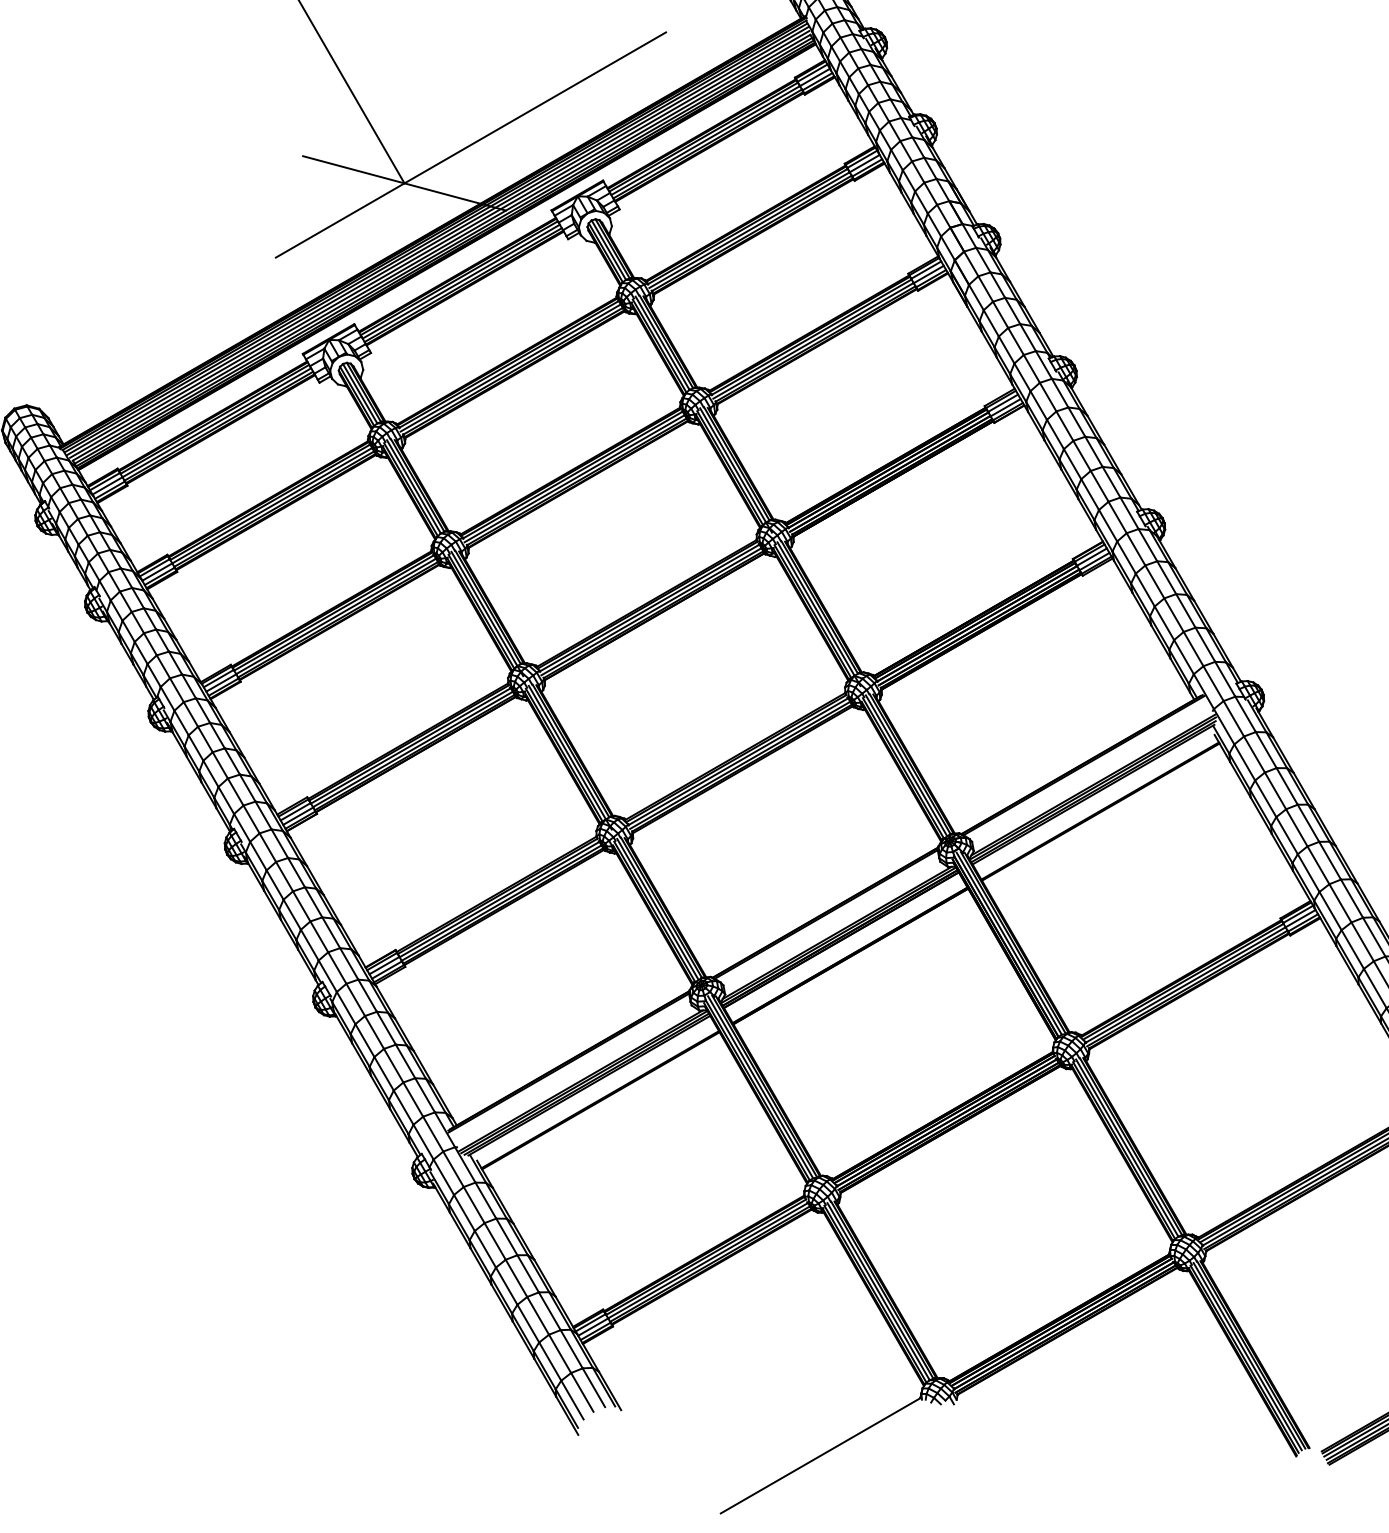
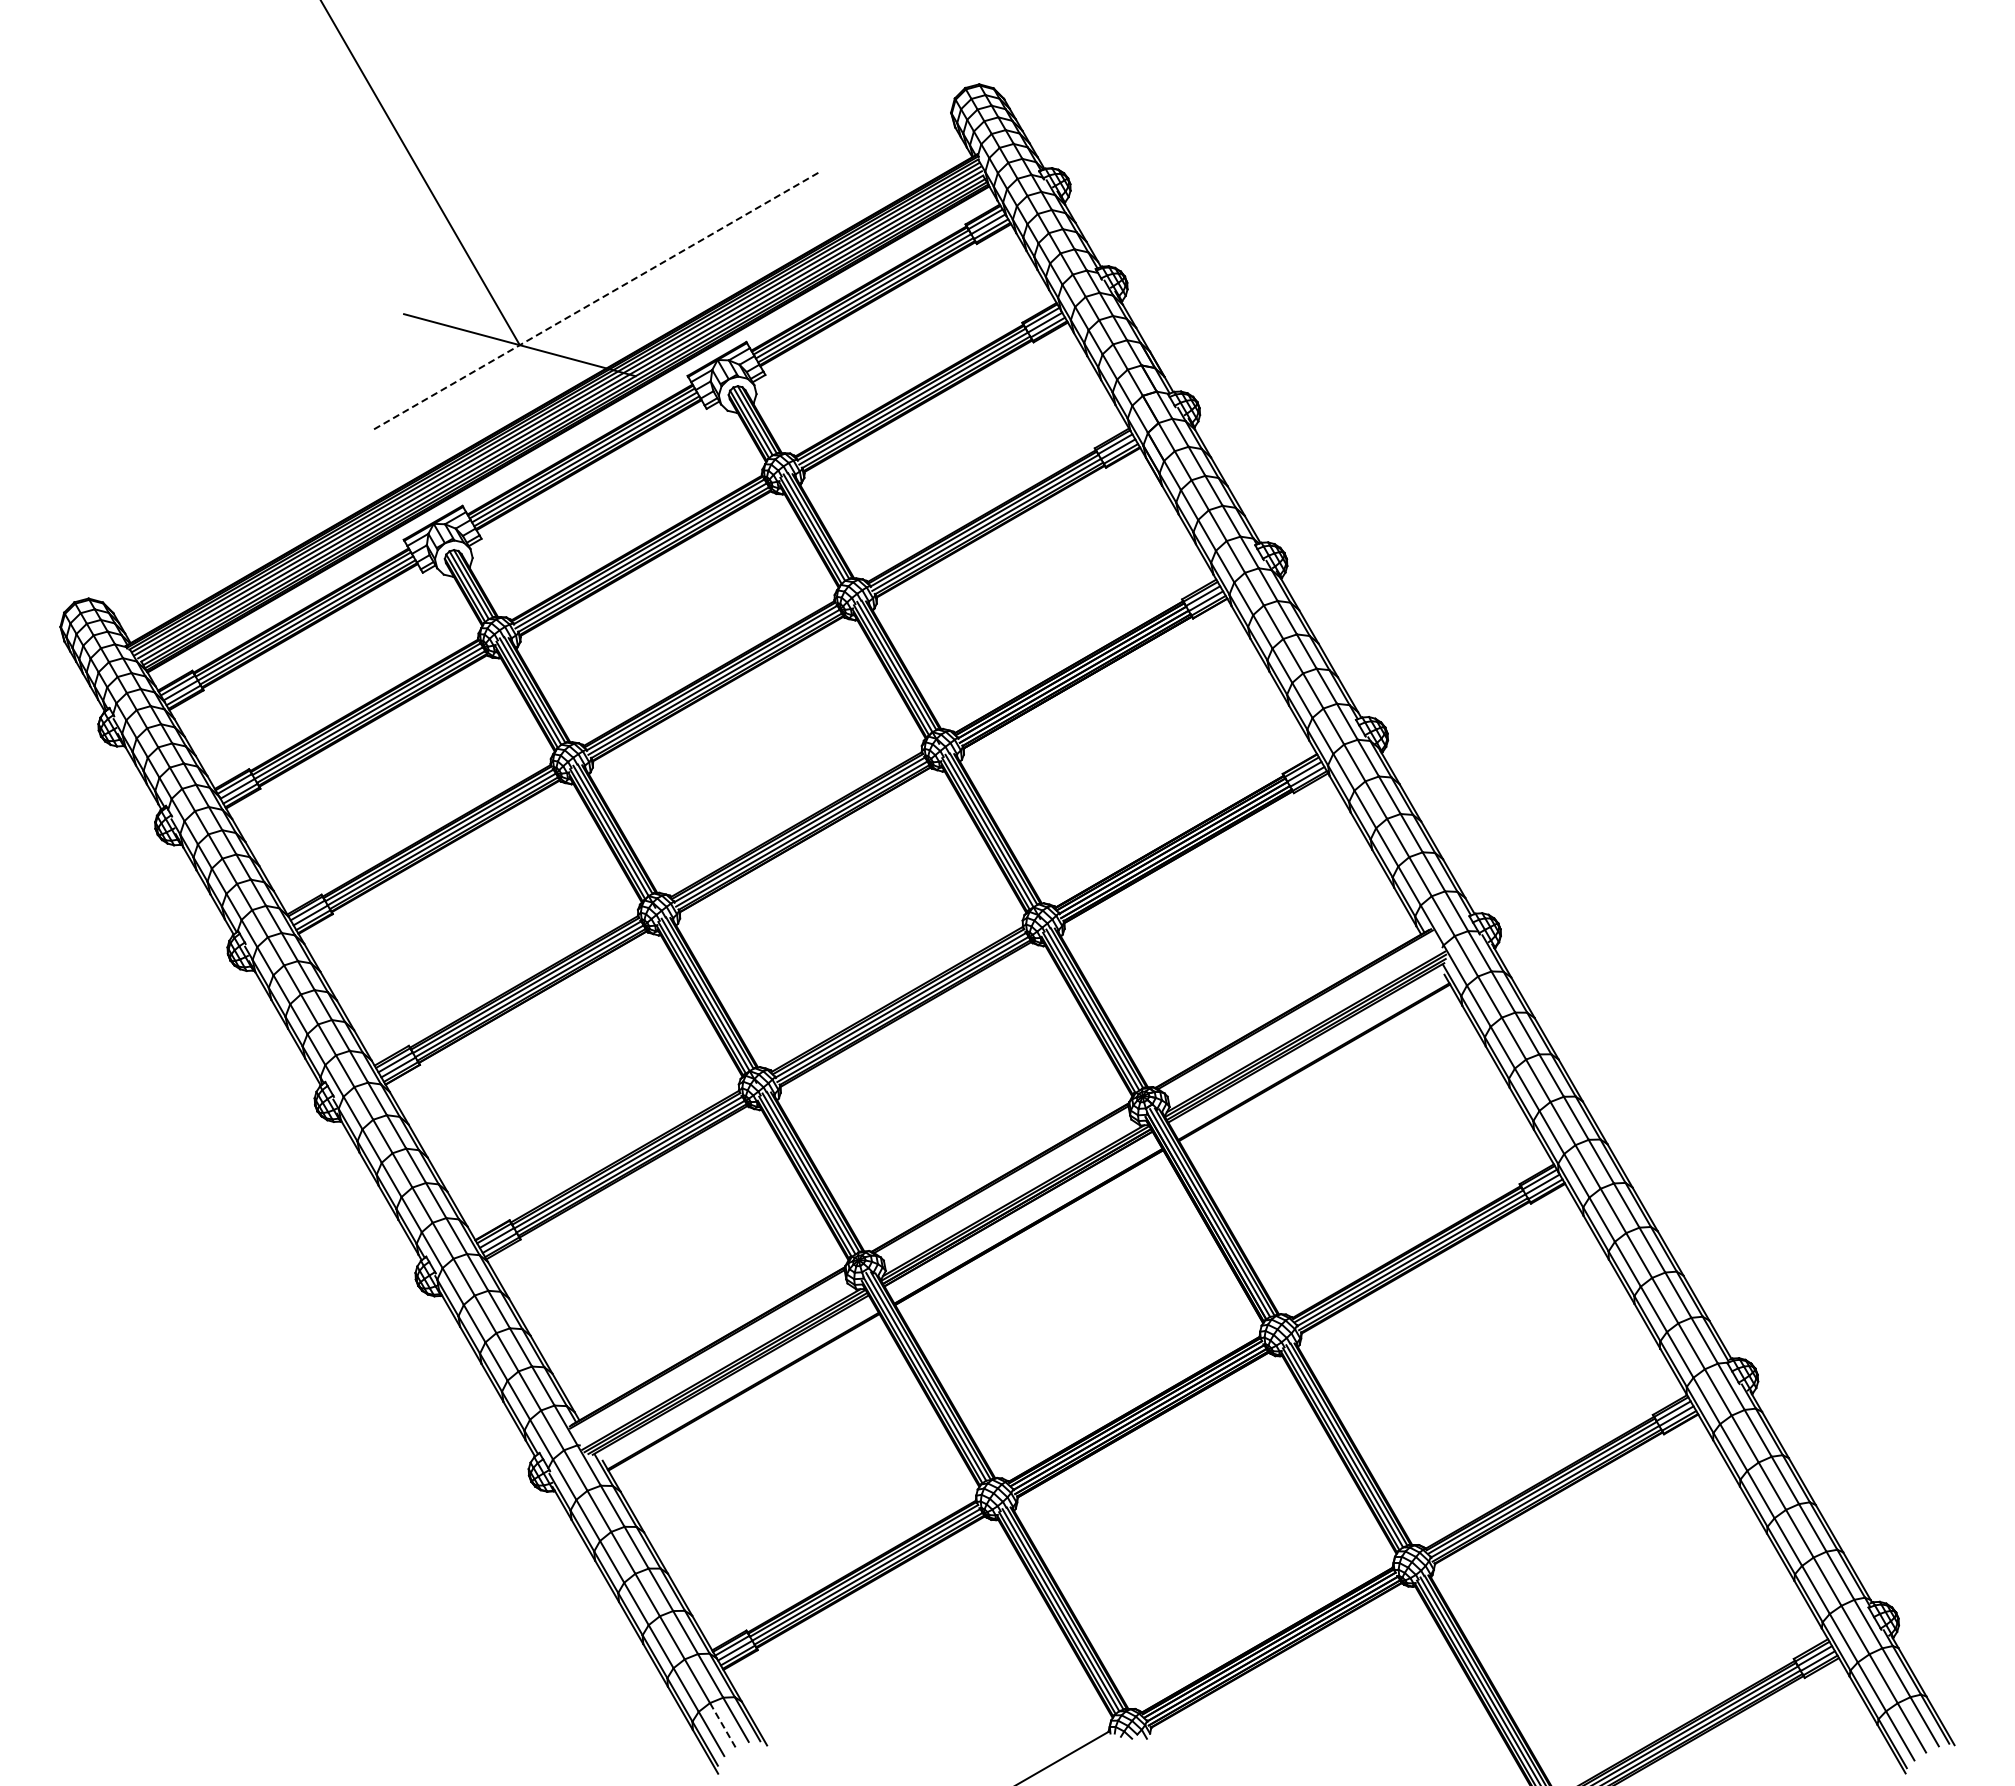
line: (470, 145) -> (595, 301), solid -> dashed
line: (582, 1392) -> (722, 1725), solid -> dashed

